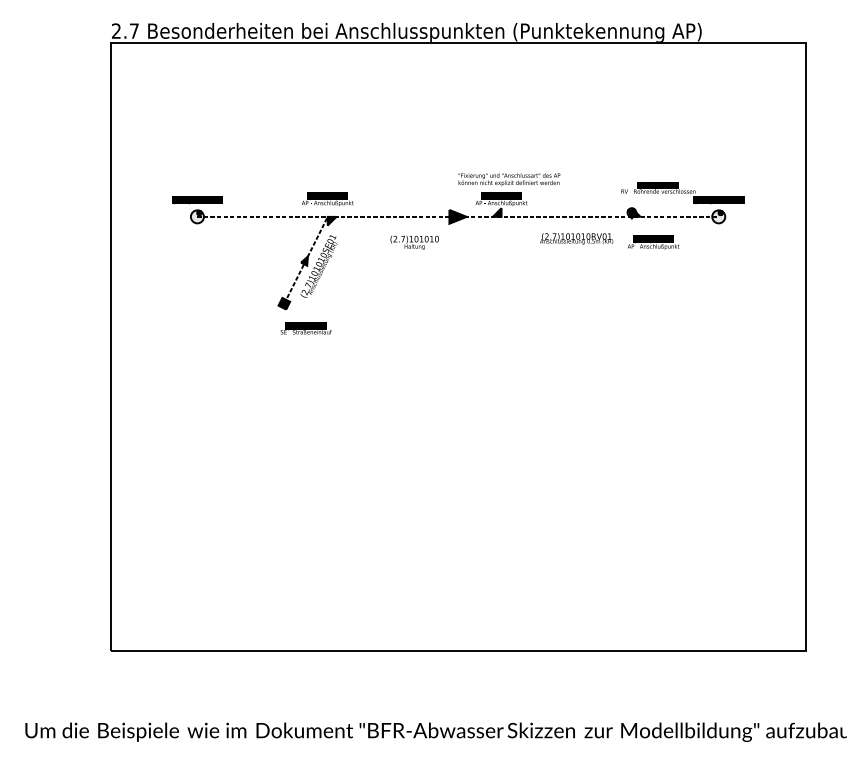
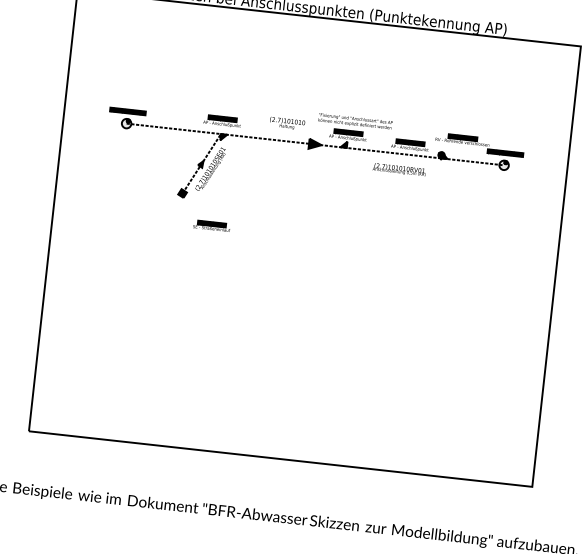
text: (414, 242) -> (287, 123), moved
text: (653, 242) -> (410, 145), moved
text: (305, 328) -> (211, 225), moved

